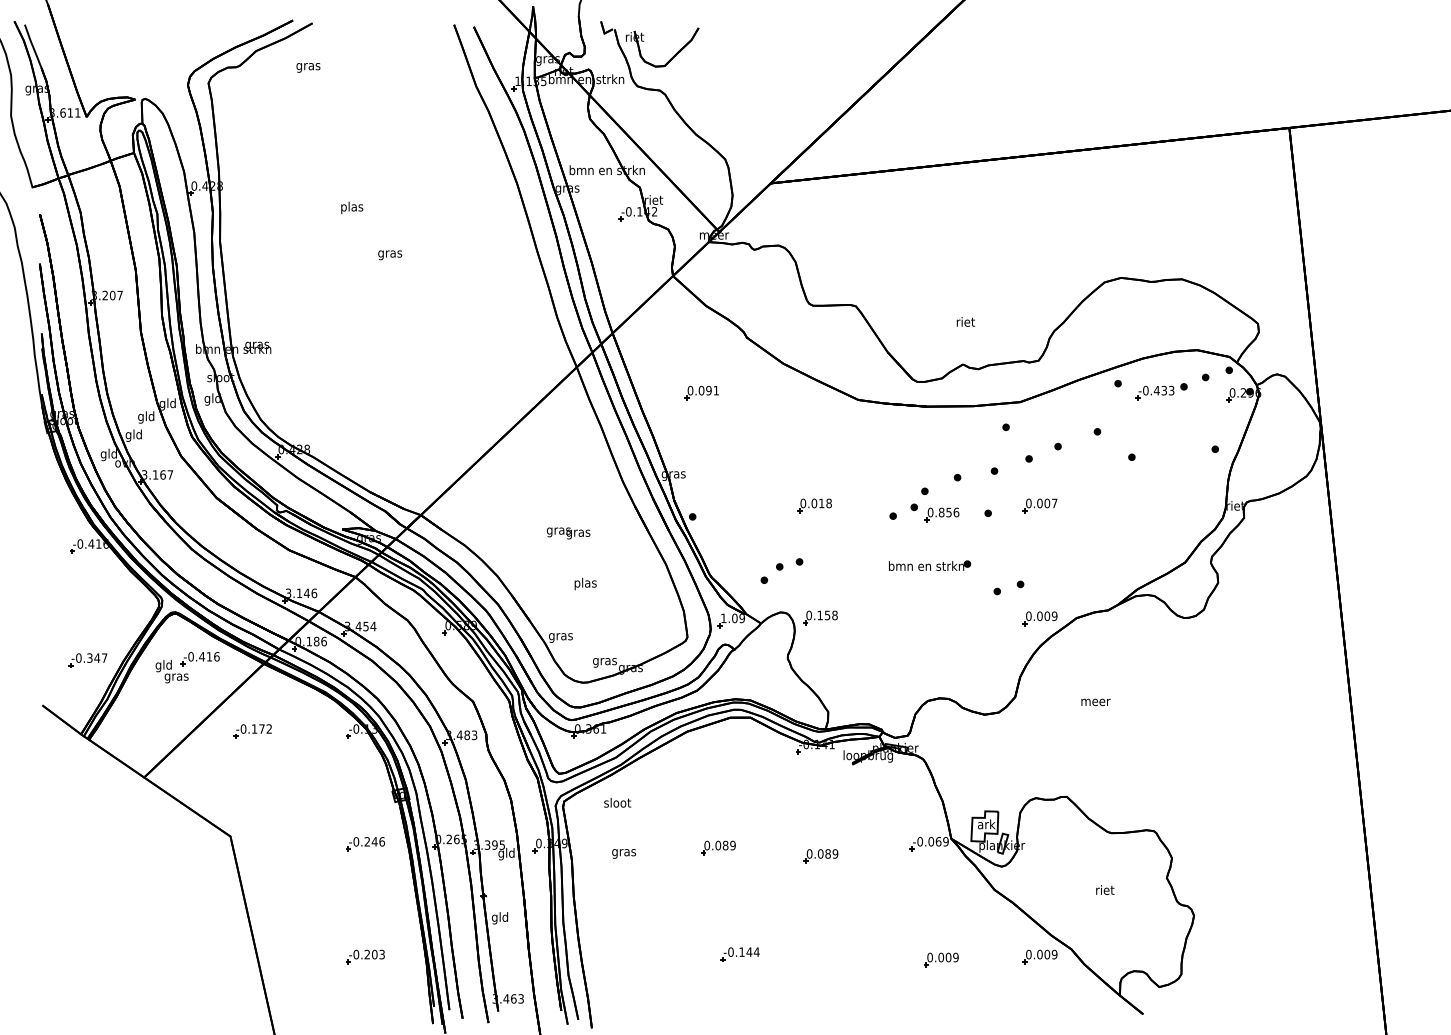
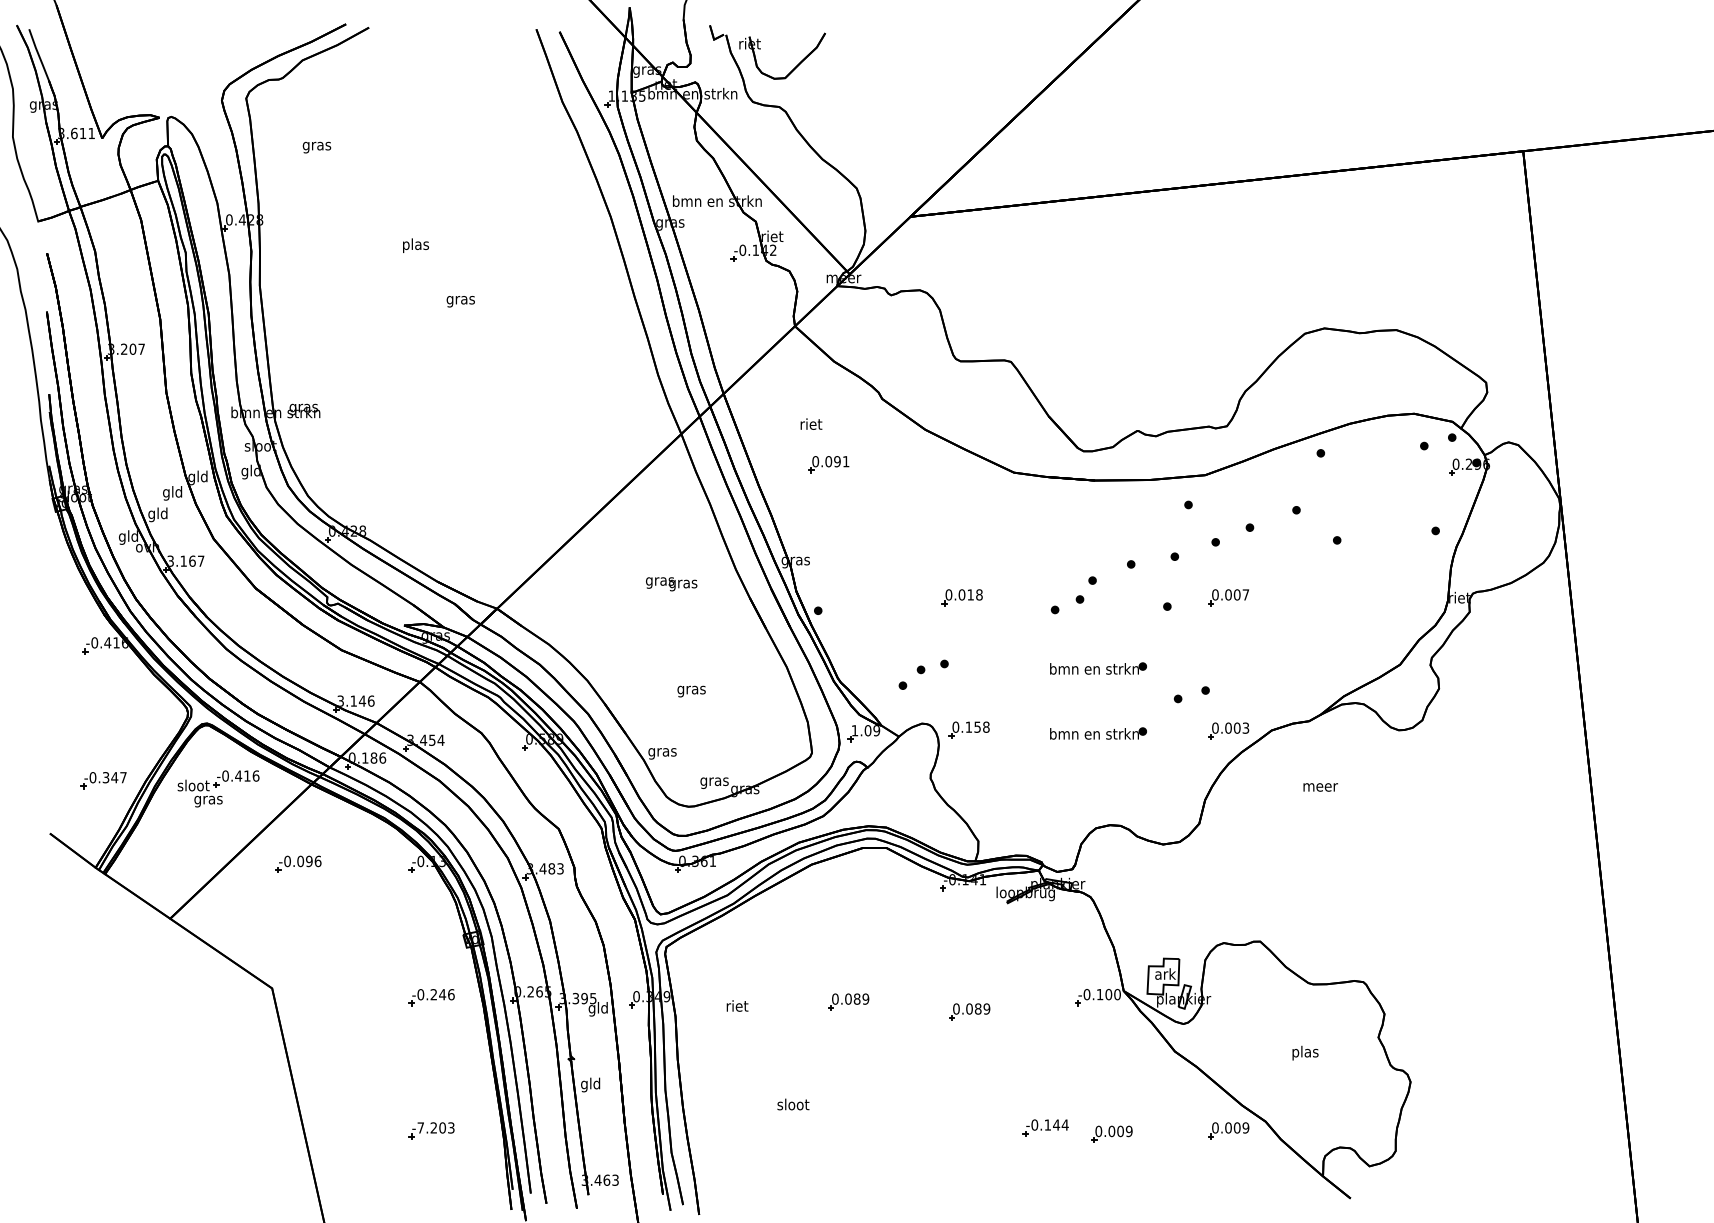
text: (308, 67) -> (317, 147), moved
text: (965, 321) -> (810, 423), moved
part: (1161, 391) -> (1372, 462), removed
part: (941, 514) -> (1112, 607), removed
text: (568, 533) -> (671, 584), moved
text: (585, 583) -> (691, 689), plas -> gras
text: (1054, 615) -> (1245, 727), 0.009 -> 0.003
part: (930, 620) -> (1099, 733), added
text: (163, 665) -> (192, 786), gld -> sloot
text: (1095, 702) -> (1320, 787), moved
text: (261, 728) -> (308, 860), -0.172 -> -0.096
text: (617, 802) -> (793, 1104), moved
text: (938, 841) -> (1108, 994), -0.069 -> -0.100
text: (623, 852) -> (736, 1007), gras -> riet
text: (1105, 891) -> (1305, 1053), riet -> plas
text: (356, 954) -> (421, 1127), -0.203 -> -7.203
part: (739, 954) -> (1044, 1127), moved

